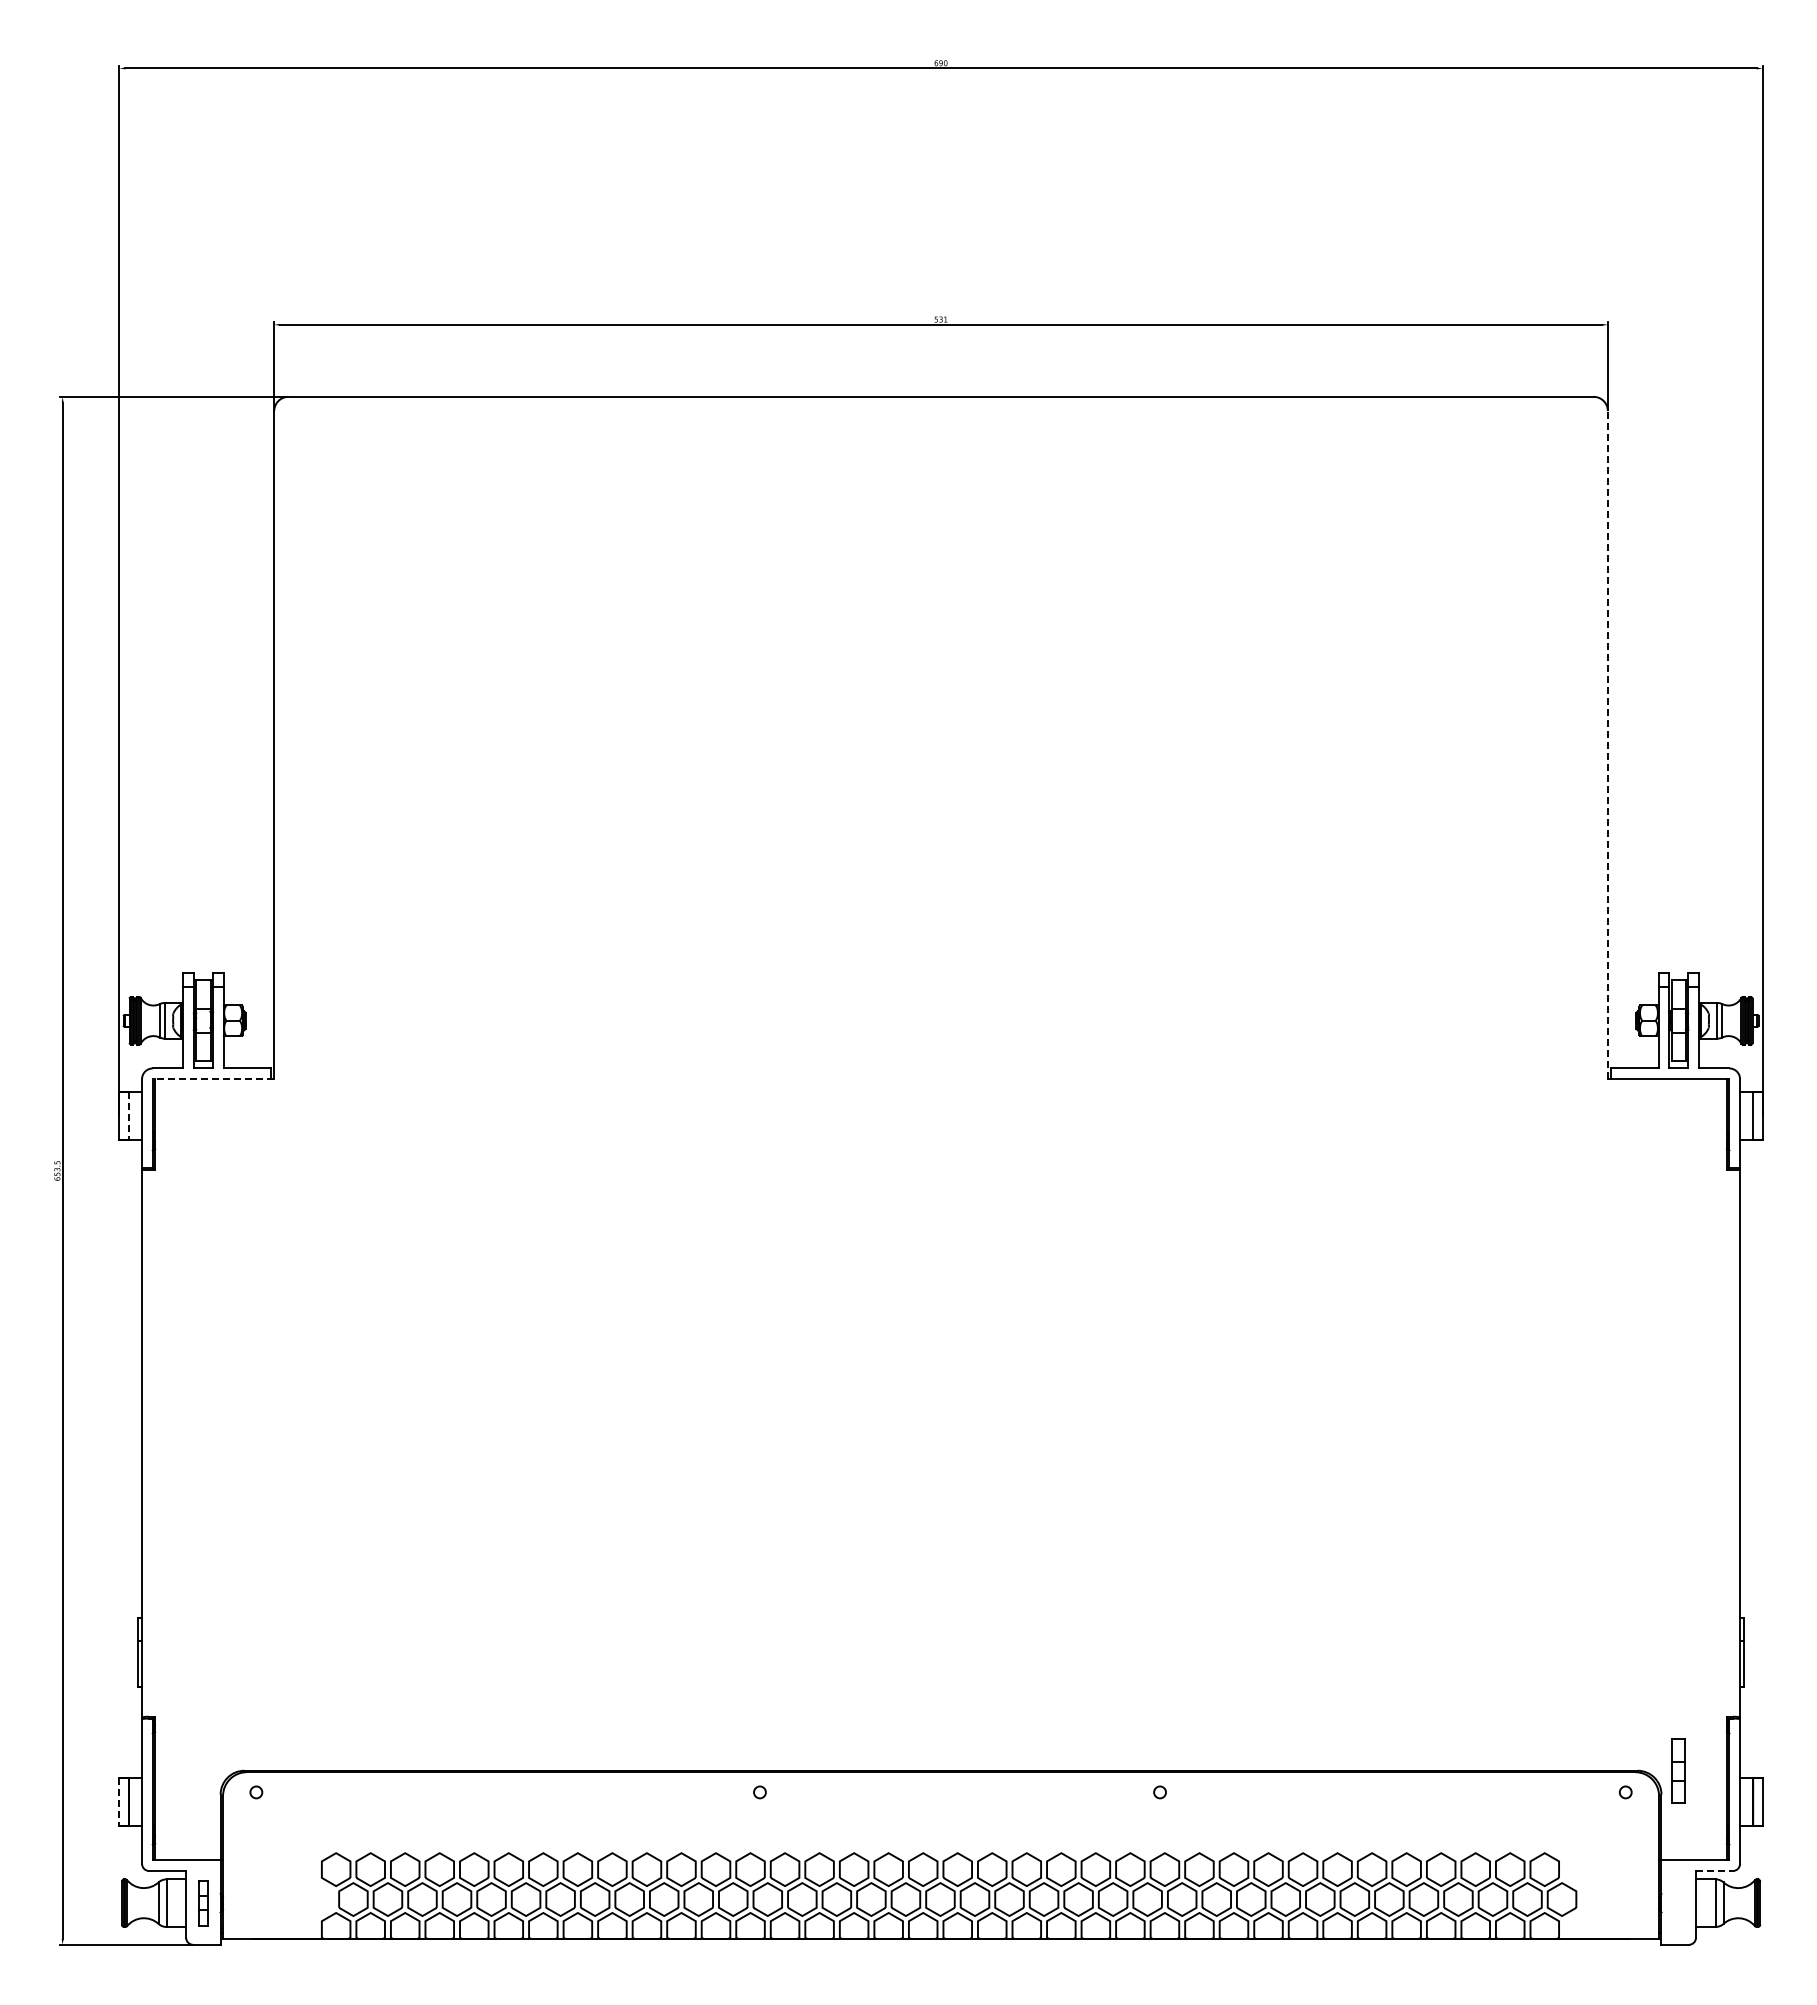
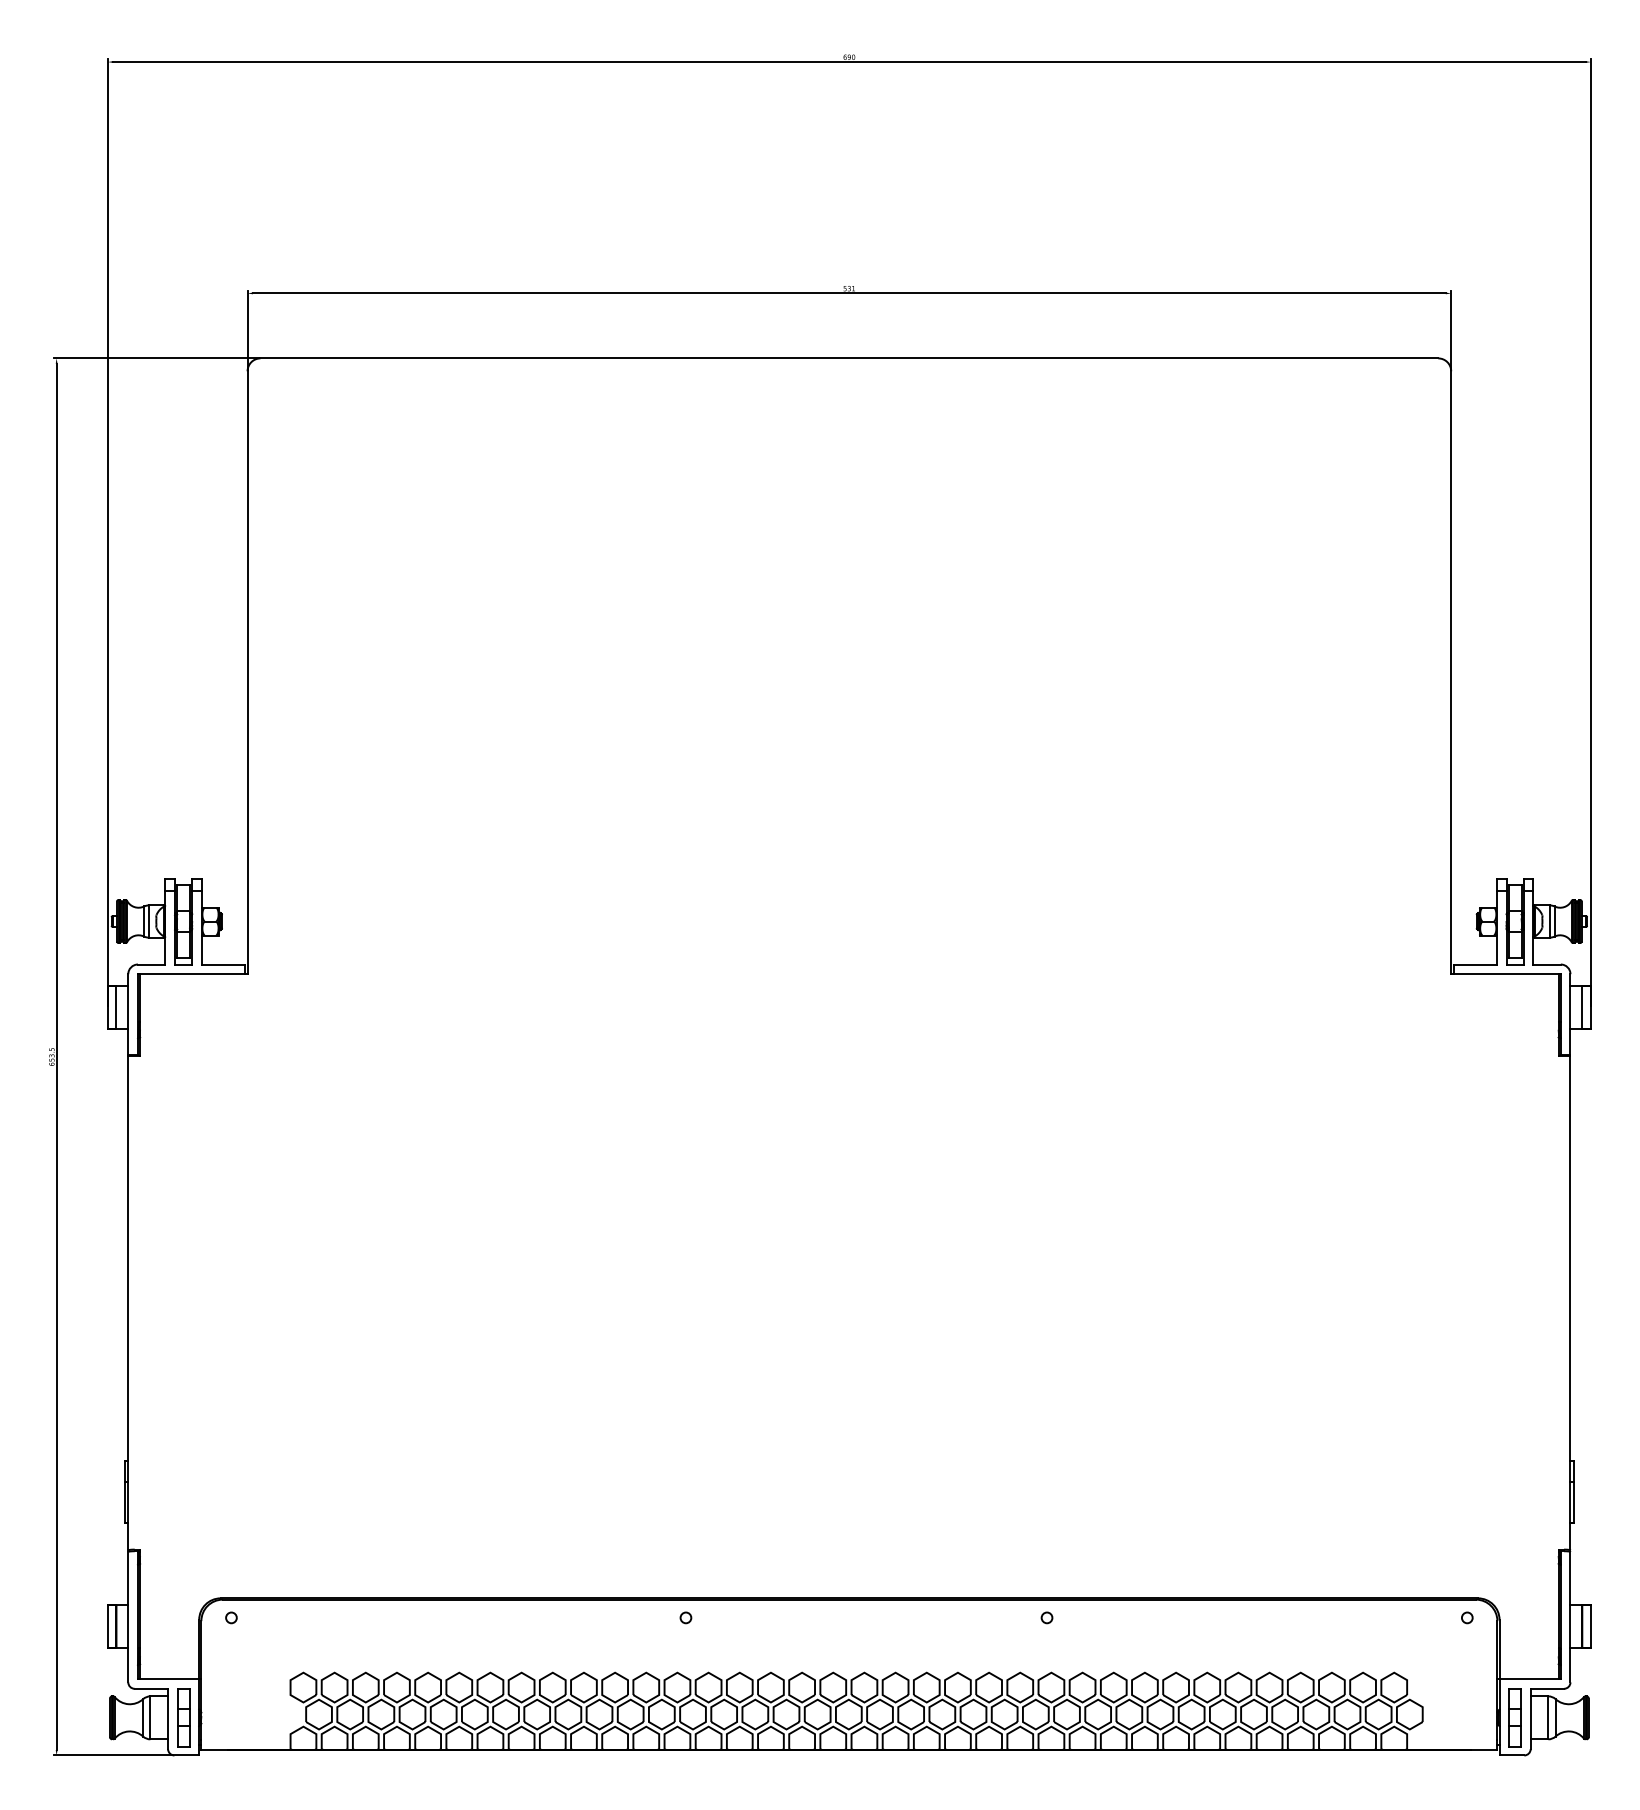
line: (1607, 744) -> (1450, 672), dashed -> solid
line: (213, 1079) -> (192, 974), dashed -> solid
line: (128, 1116) -> (116, 1007), dashed -> solid
part: (1678, 1770) -> (1514, 1717), moved
line: (119, 1801) -> (107, 1626), dashed -> solid
line: (1714, 1871) -> (1547, 1689), dashed -> solid
part: (203, 1902) -> (183, 1717), size x1.43

